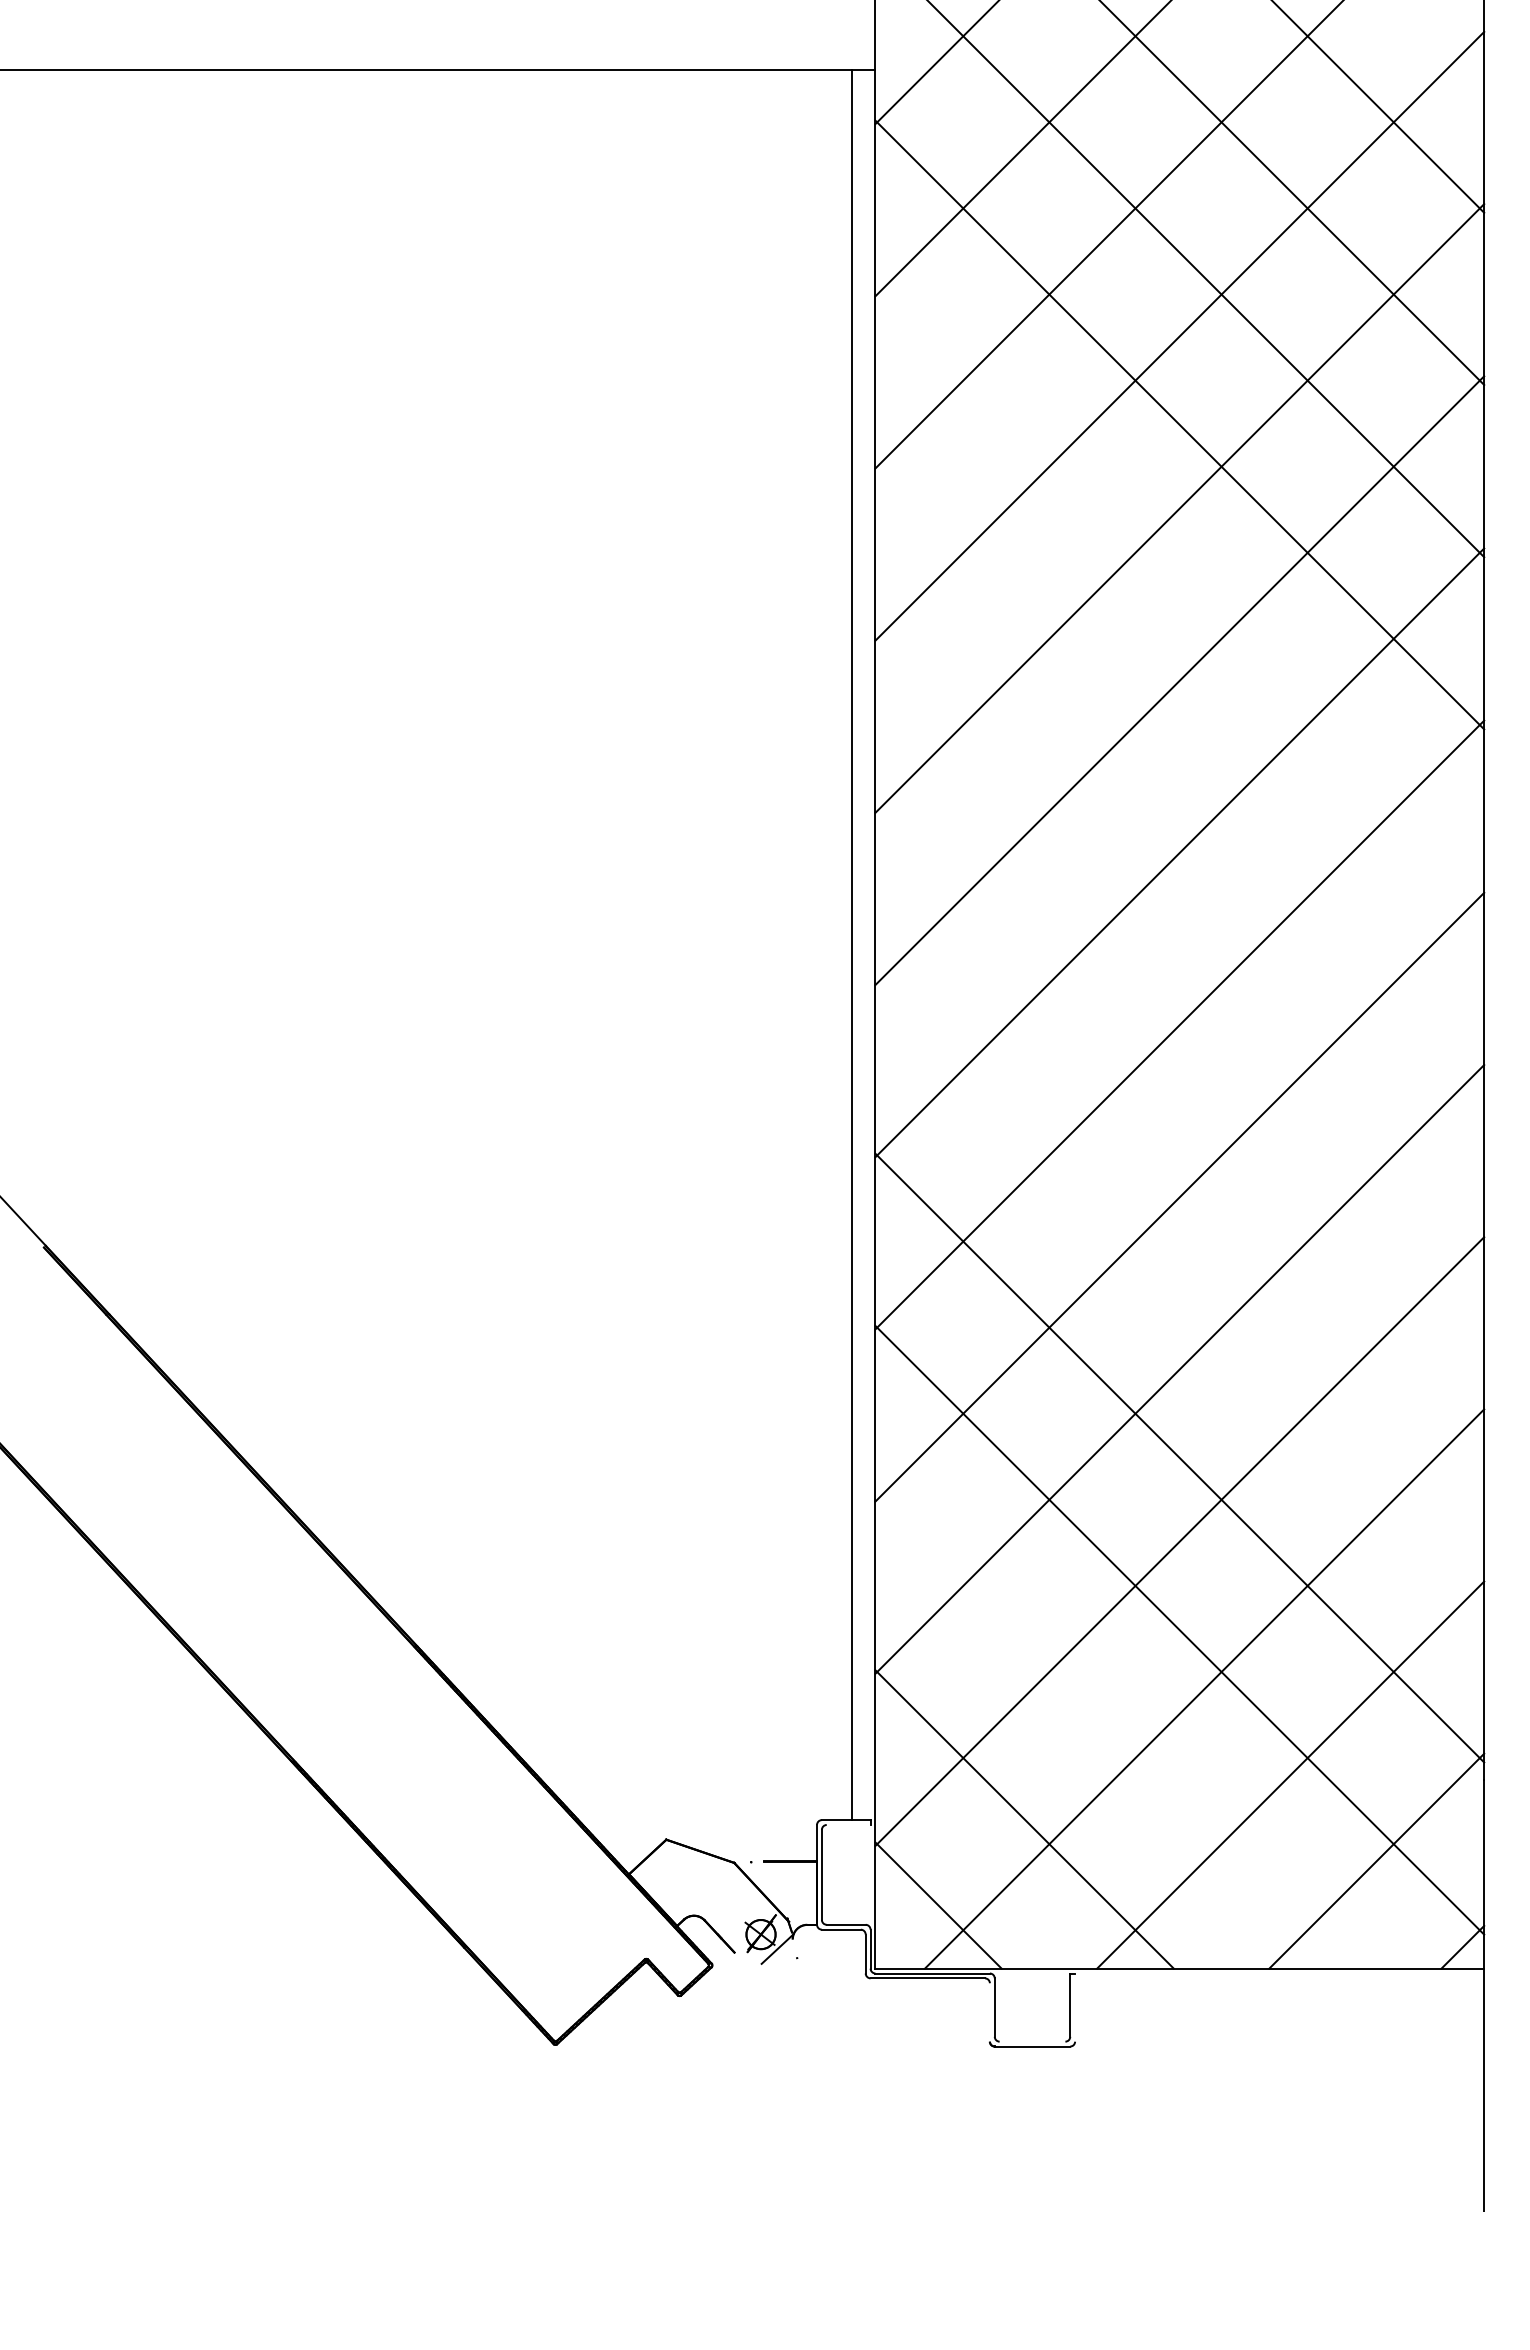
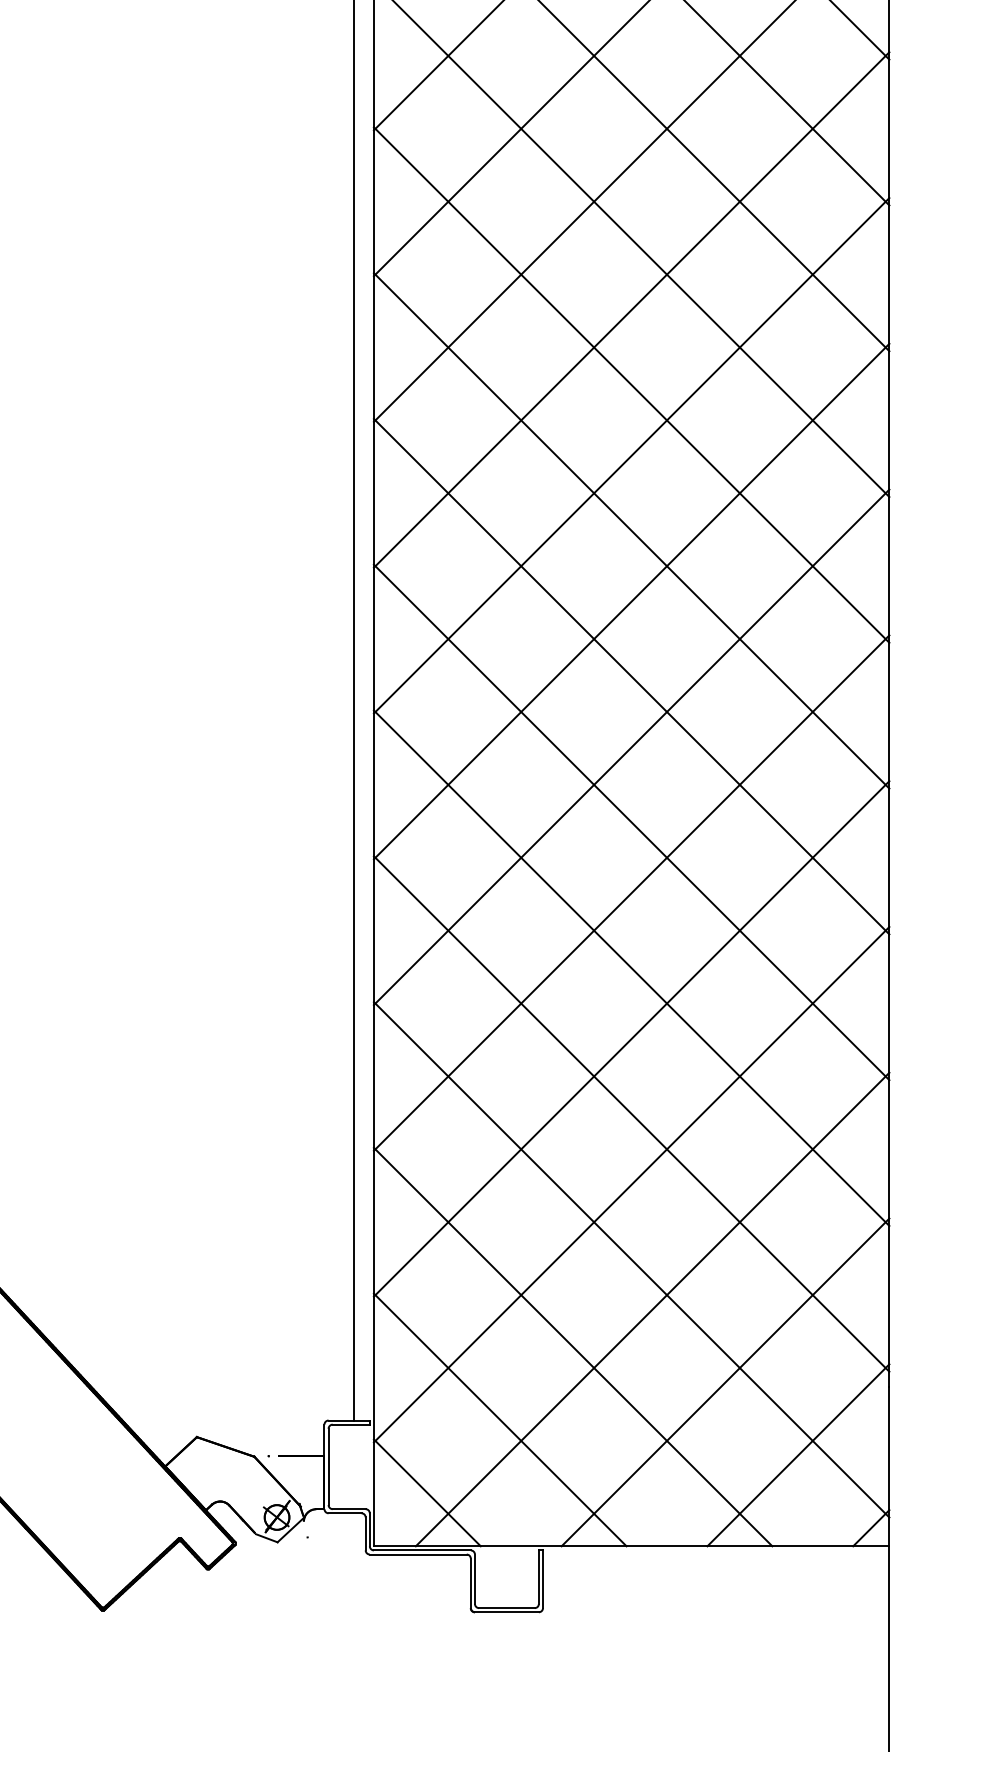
line: (1179, 596) -> (631, 384), added
line: (1179, 769) -> (631, 530), added
line: (1179, 941) -> (631, 676), added
line: (1179, 1113) -> (631, 822), added
line: (1179, 1285) -> (631, 967), added
line: (1110, 1733) -> (572, 1347), added
line: (848, 1824) -> (351, 1424), added
line: (748, 1958) -> (266, 1537), added
line: (1075, 2007) -> (543, 1579), added
line: (989, 2012) -> (470, 1583), added
line: (1032, 2041) -> (506, 1607), added

